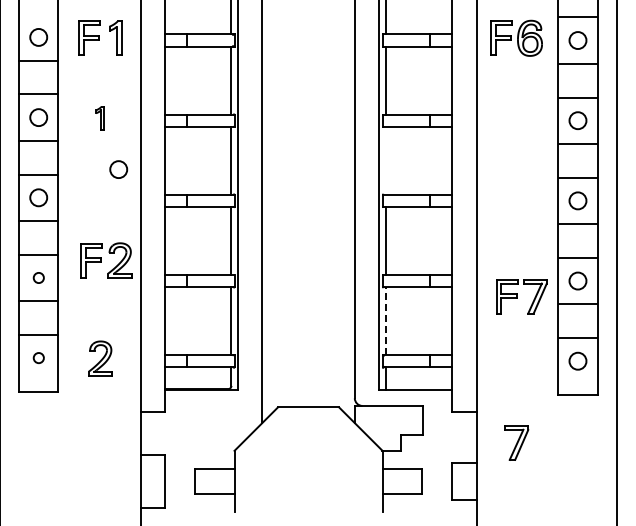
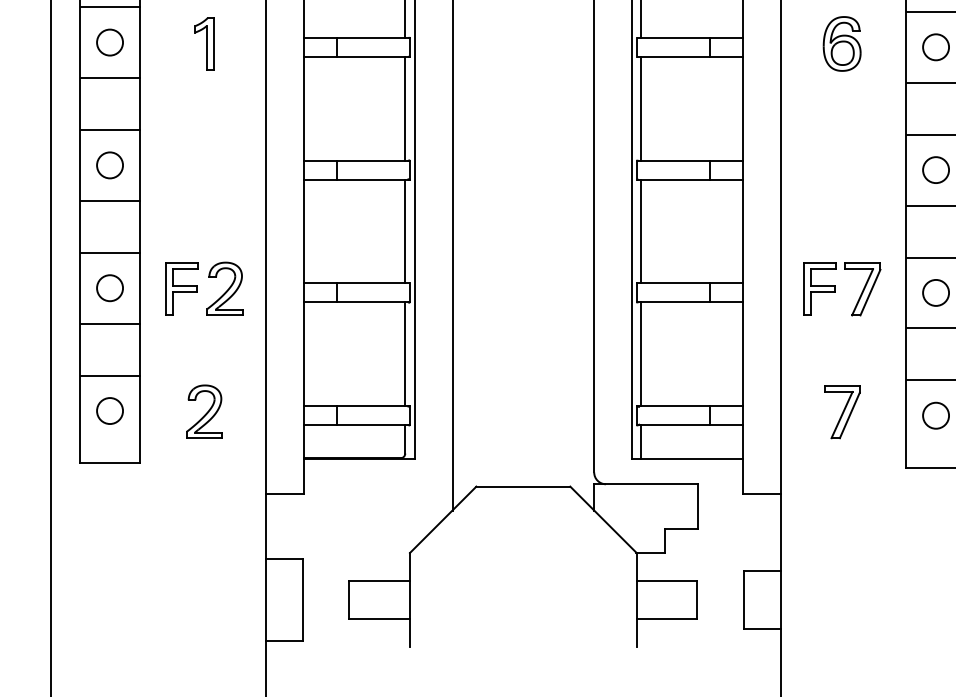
part: (99, 118) -> (203, 43), size x1.43
part: (516, 118) -> (841, 43), added
line: (385, 160) -> (641, 108), added
circle: (118, 169) -> (232, 122), removed
part: (106, 260) -> (204, 289), moved
circle: (38, 277) -> (109, 287), size x1.67
part: (521, 296) -> (841, 289), moved
line: (385, 321) -> (641, 354), dashed -> solid
circle: (38, 357) -> (109, 410), size x1.67
part: (516, 442) -> (841, 411), moved

